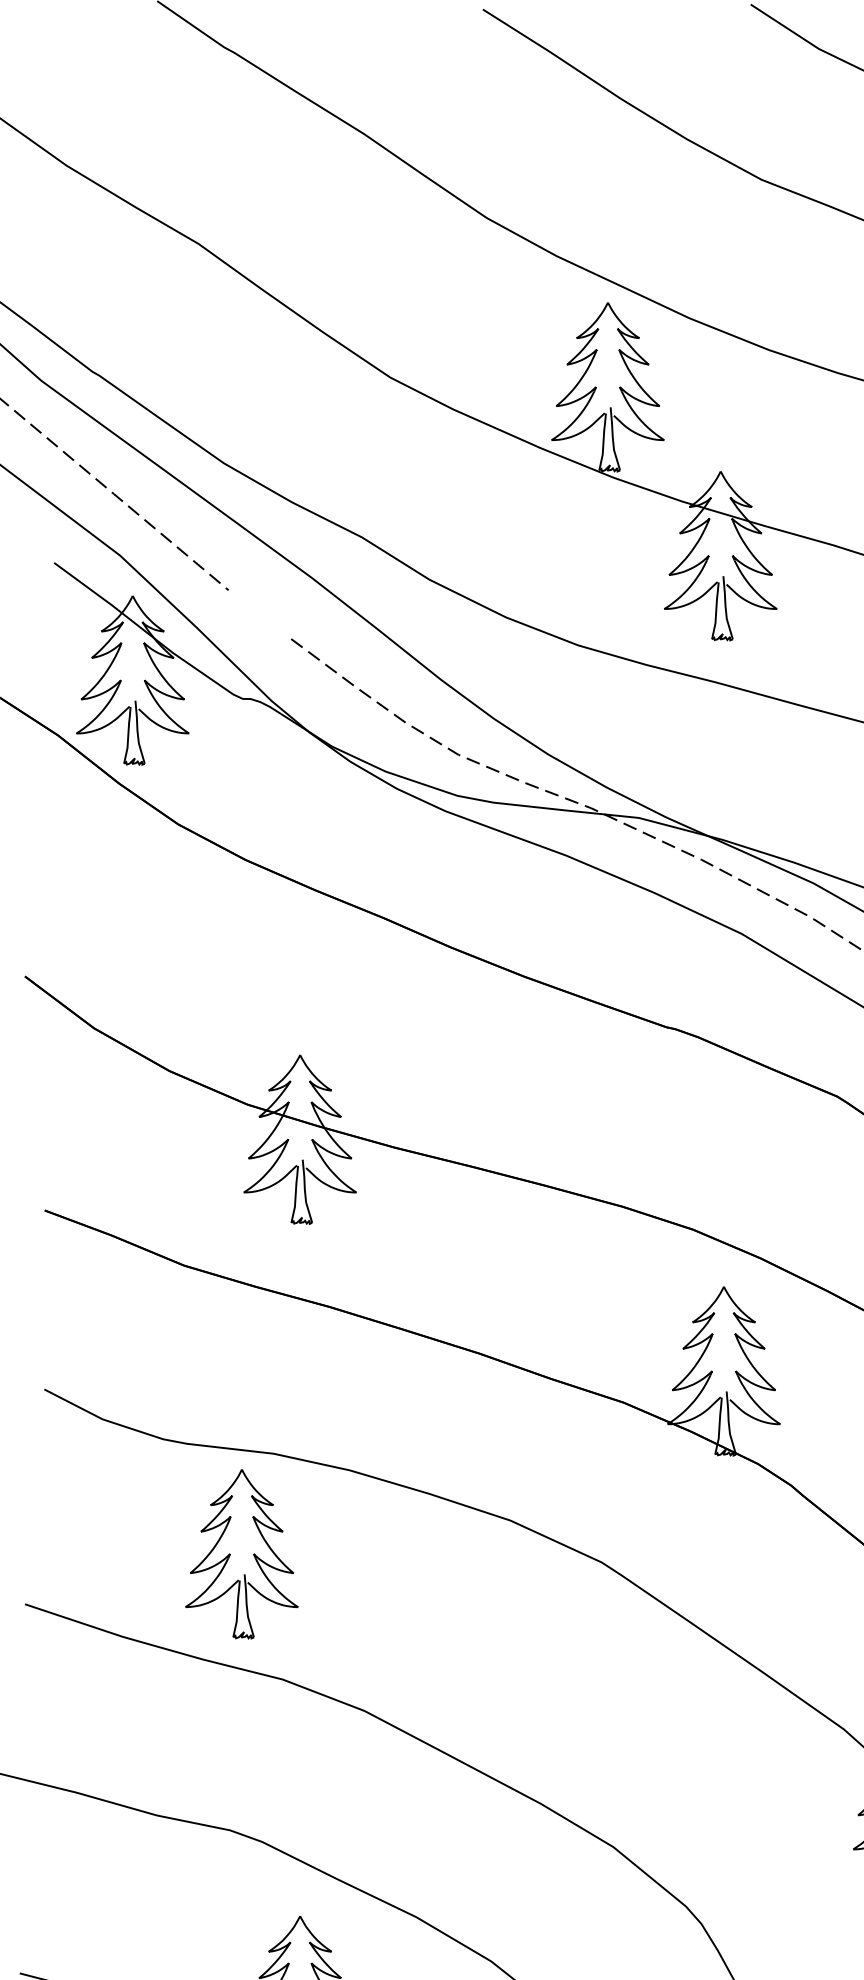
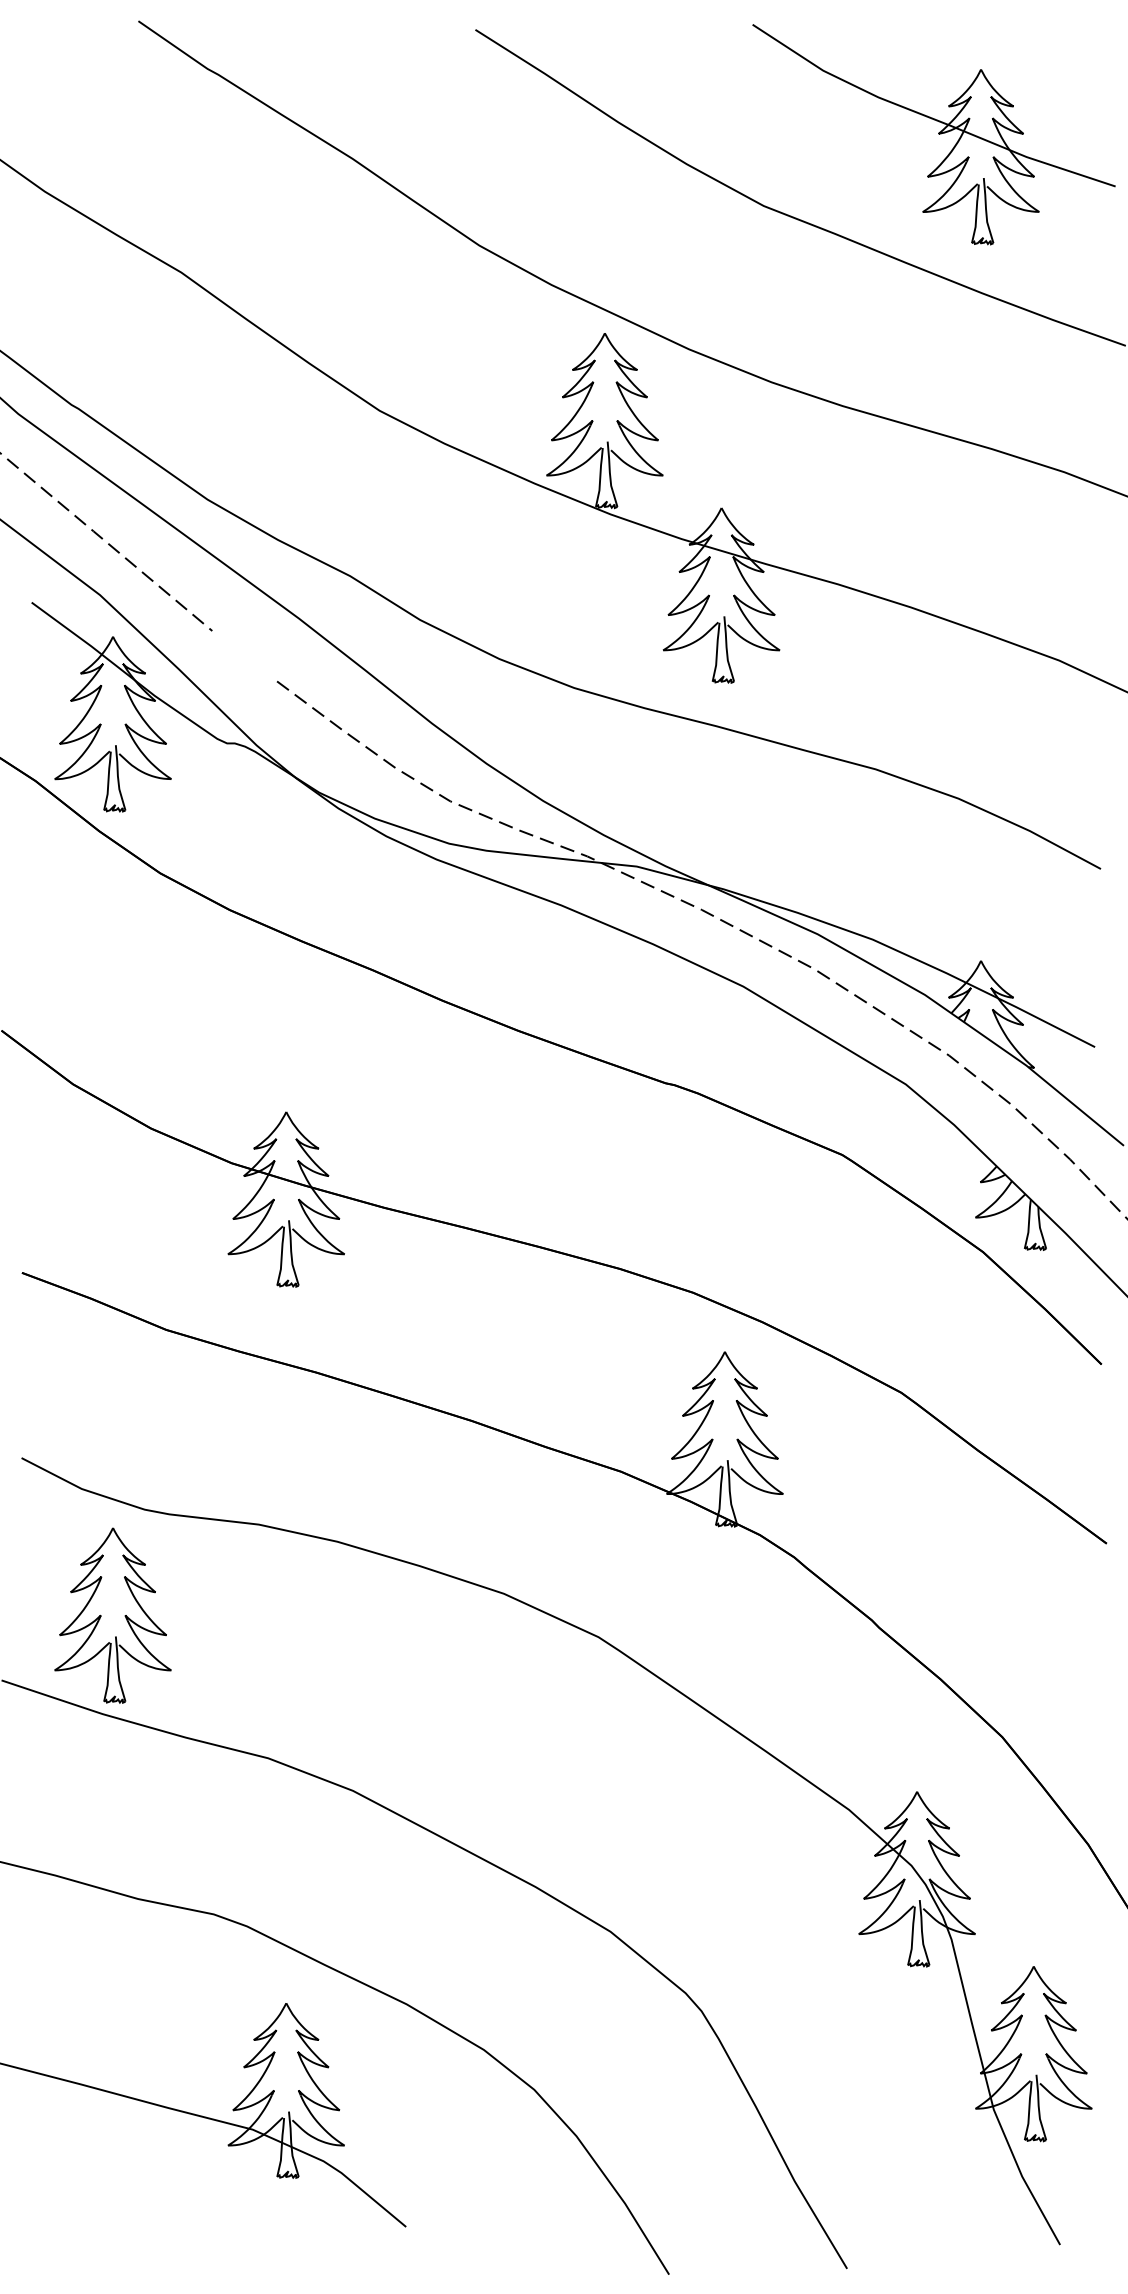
part: (241, 1554) -> (112, 1615), moved

